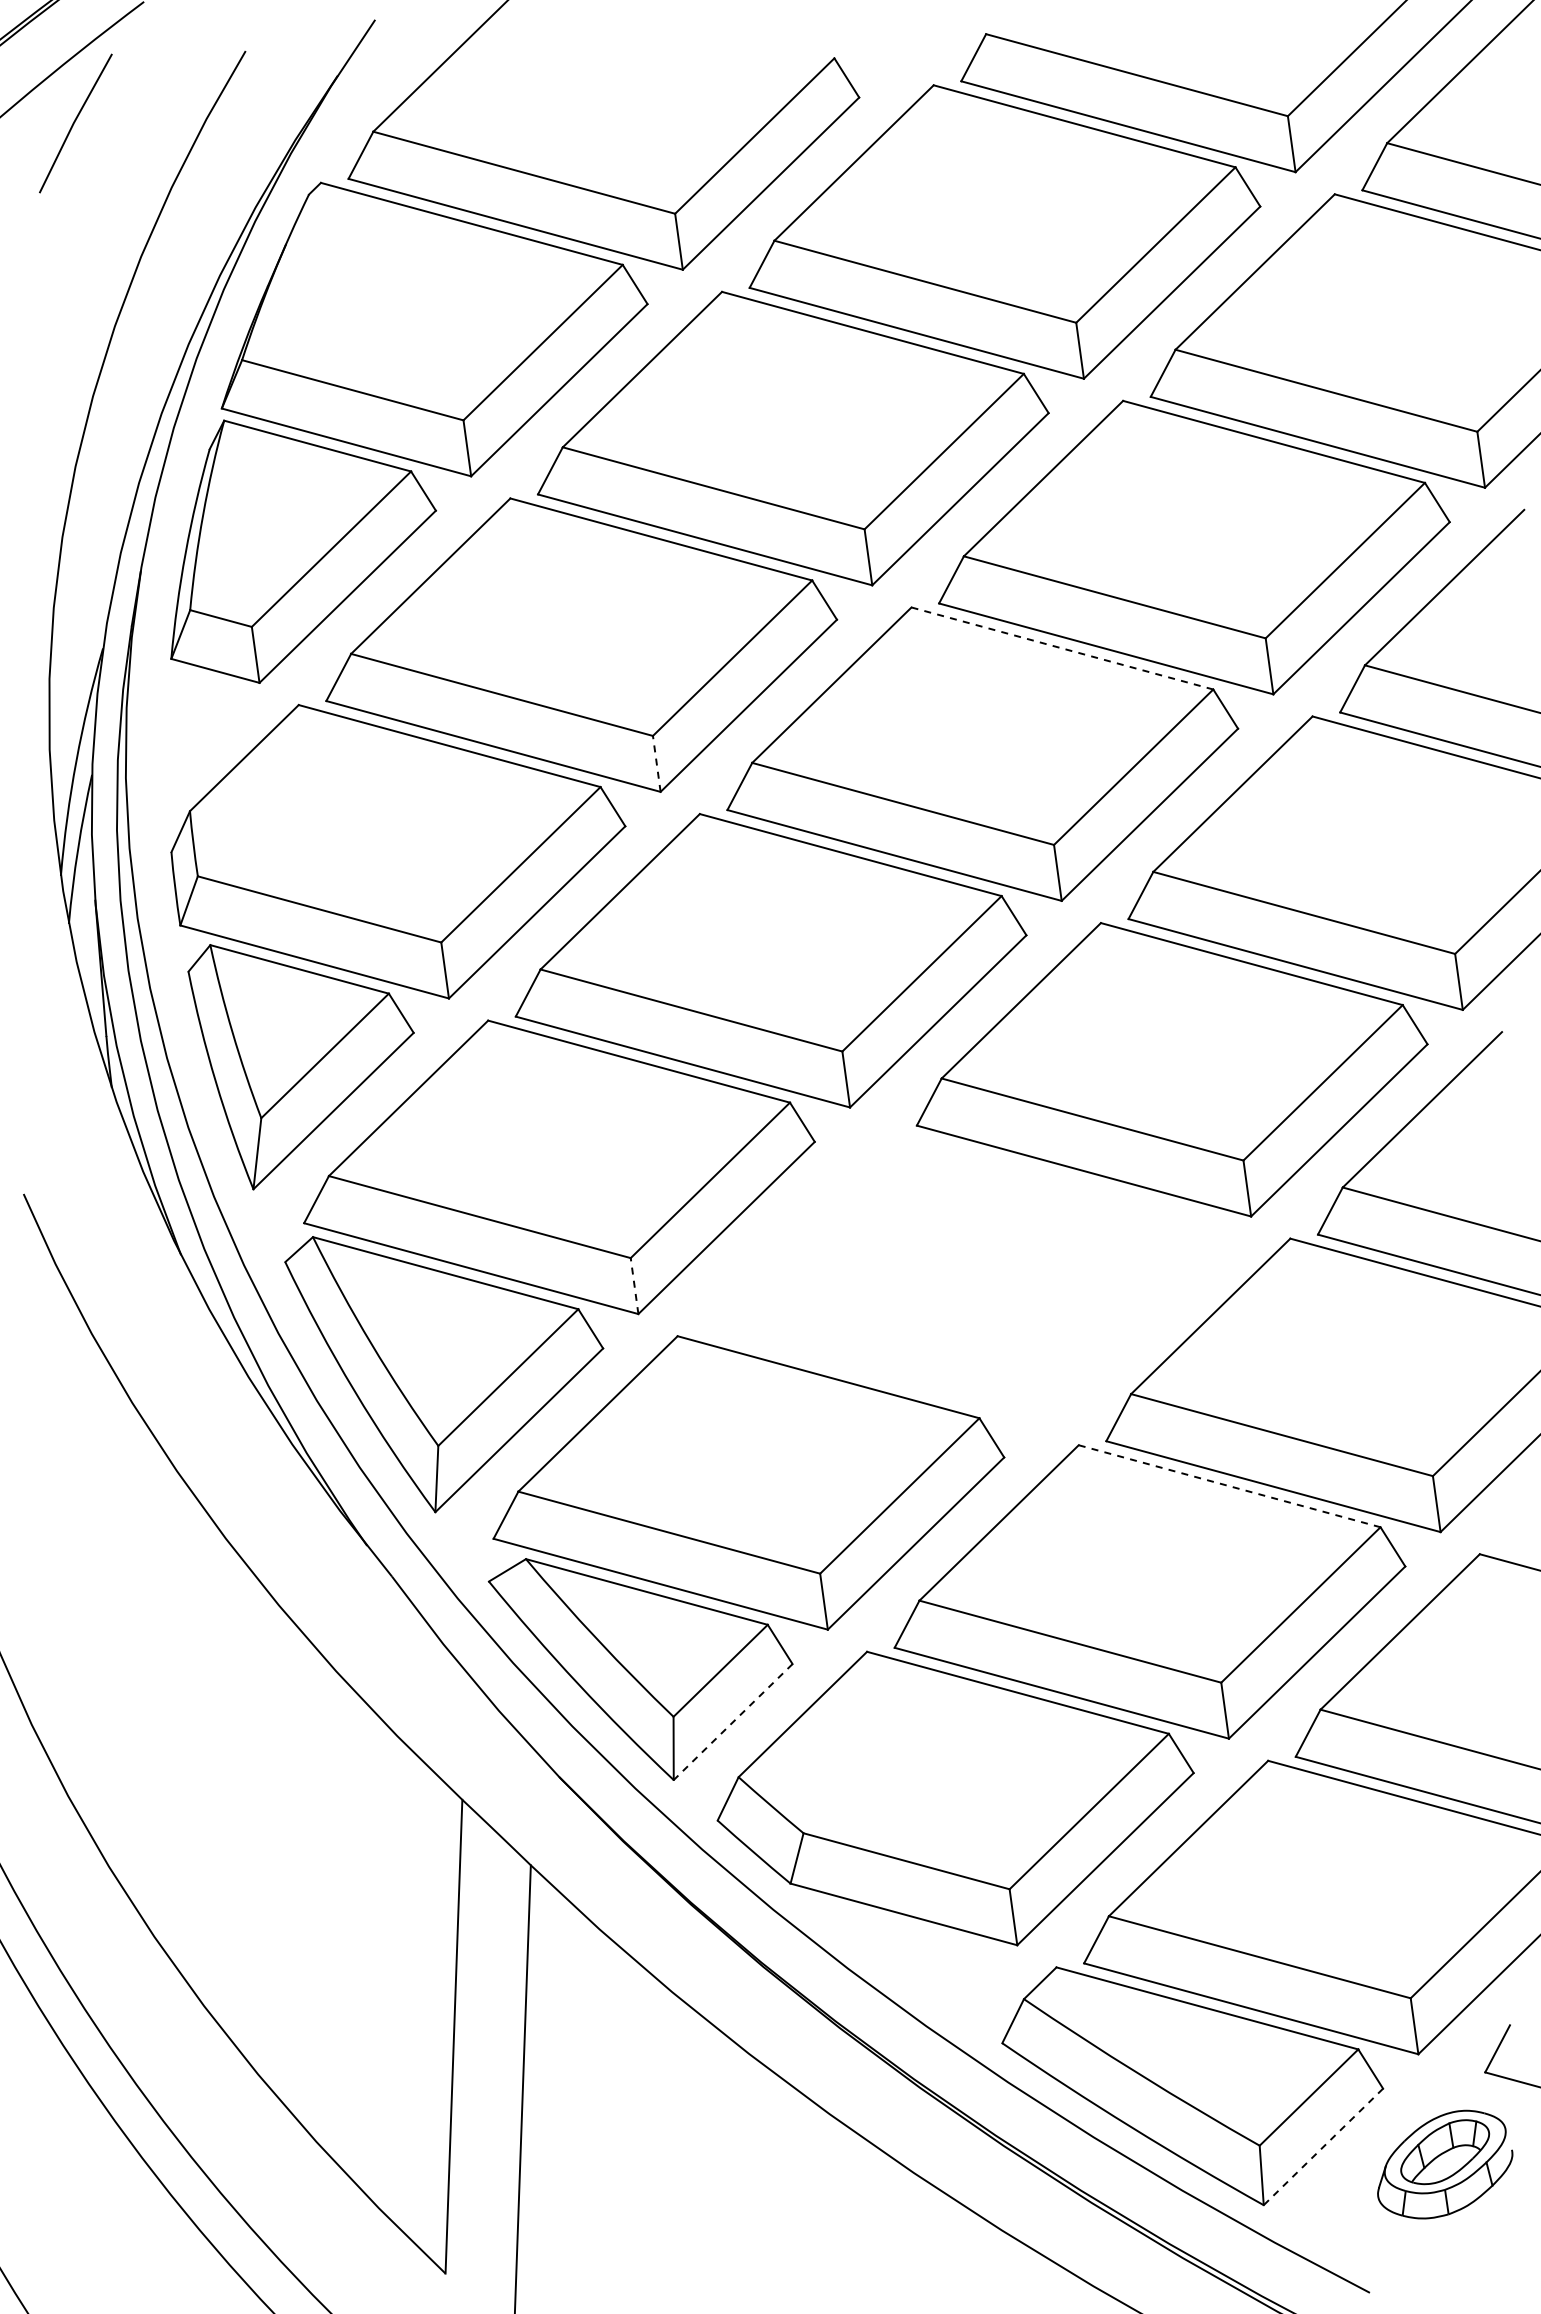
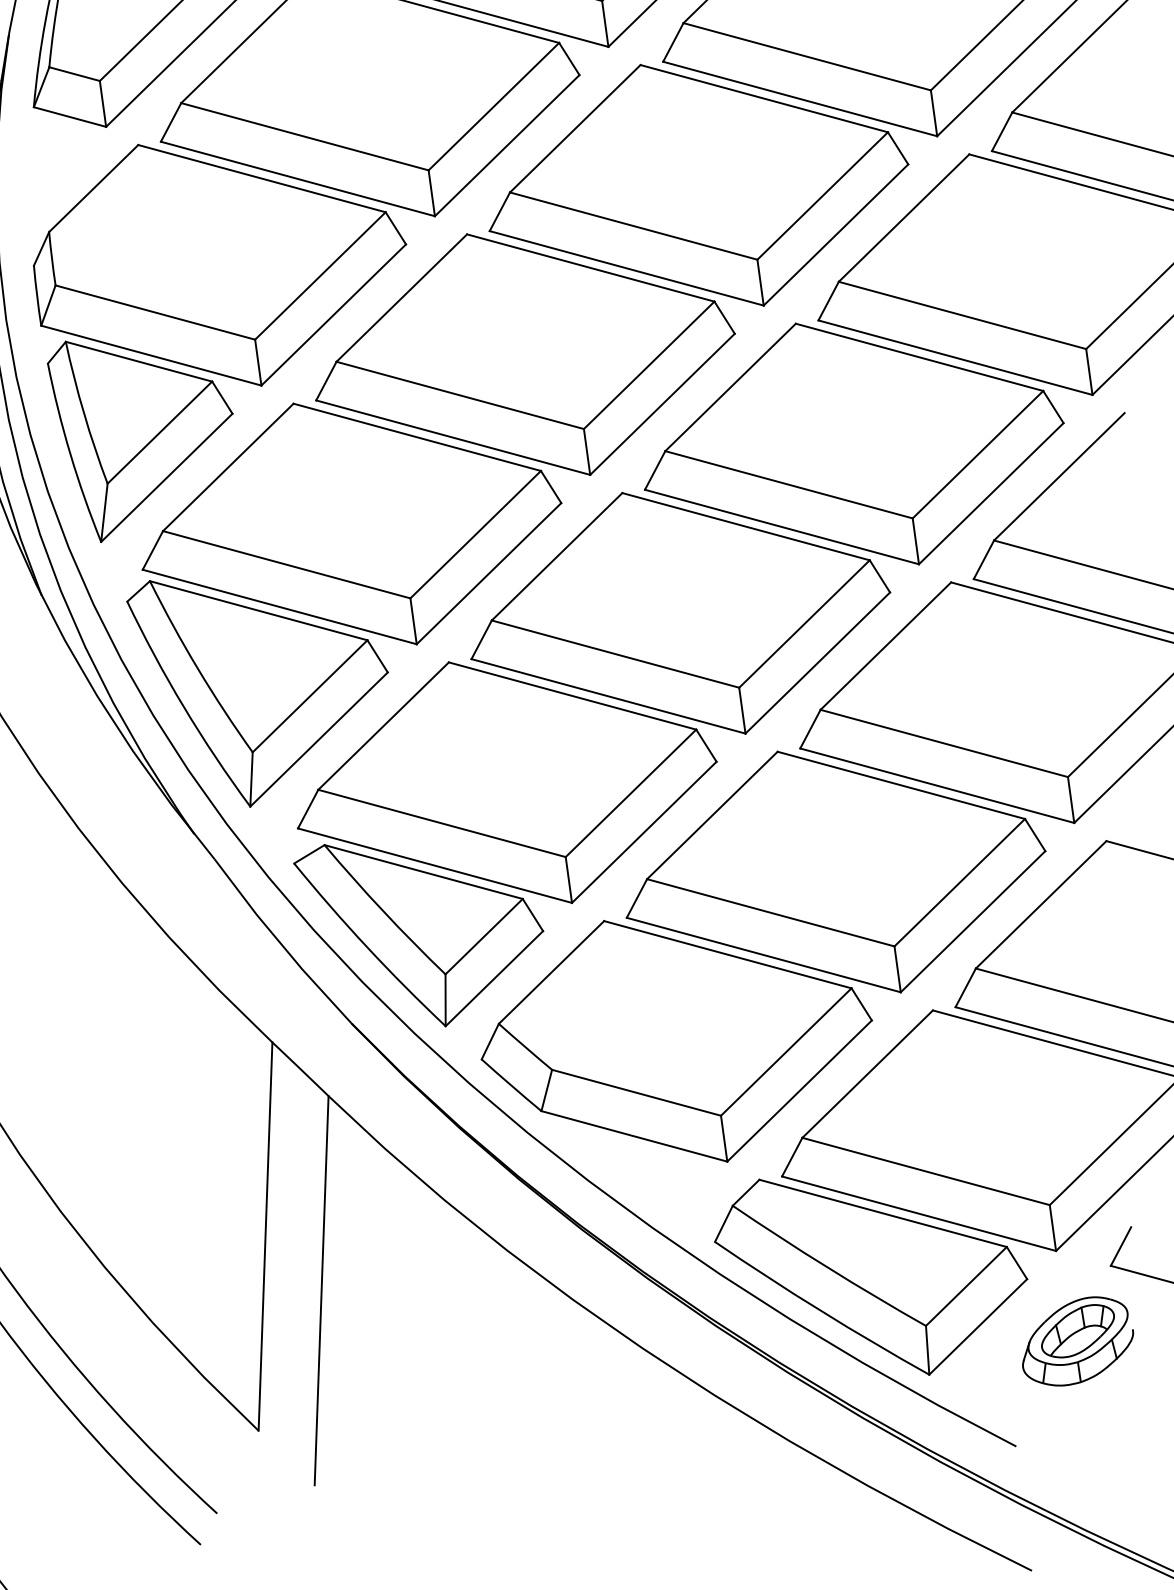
line: (1062, 648) -> (764, 98), dashed -> solid
line: (656, 763) -> (431, 192), dashed -> solid
part: (960, 1276) -> (680, 613), added
line: (634, 1285) -> (413, 620), dashed -> solid
line: (1230, 1486) -> (902, 785), dashed -> solid
line: (732, 1722) -> (493, 979), dashed -> solid
line: (1323, 2147) -> (978, 1327), dashed -> solid

